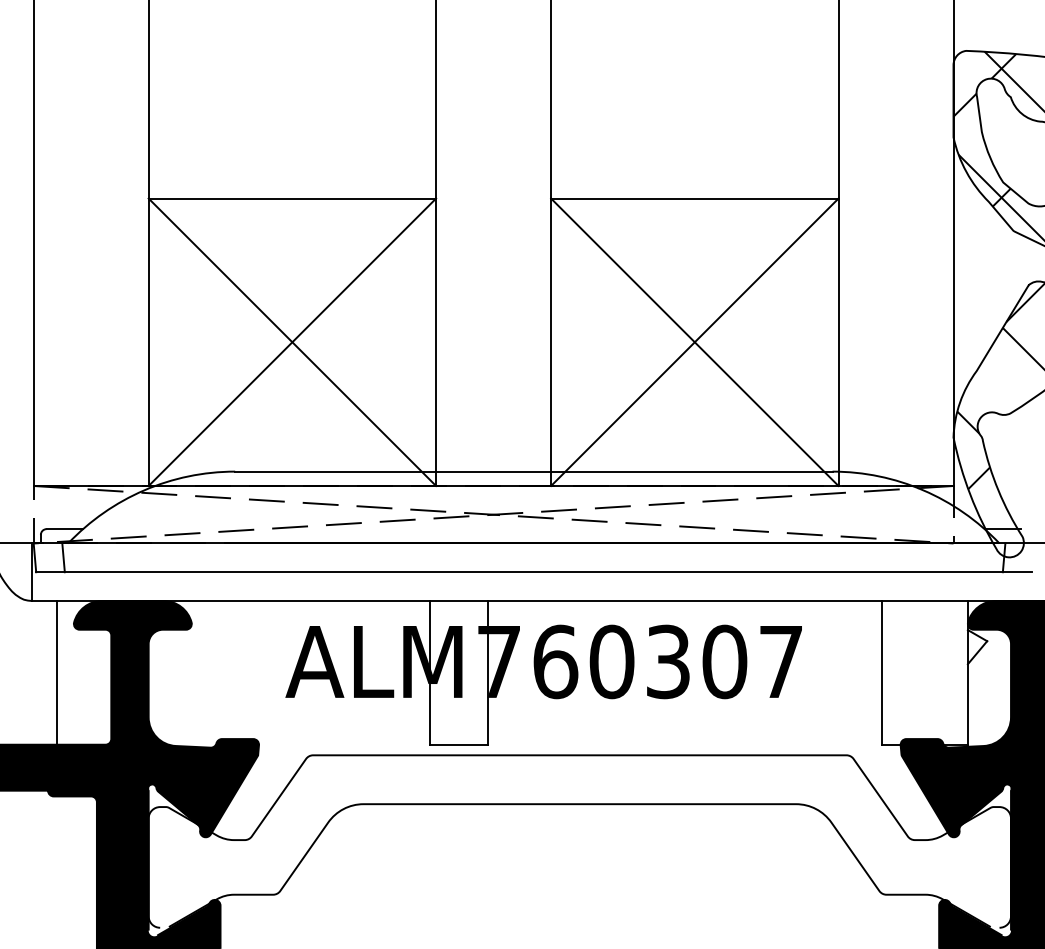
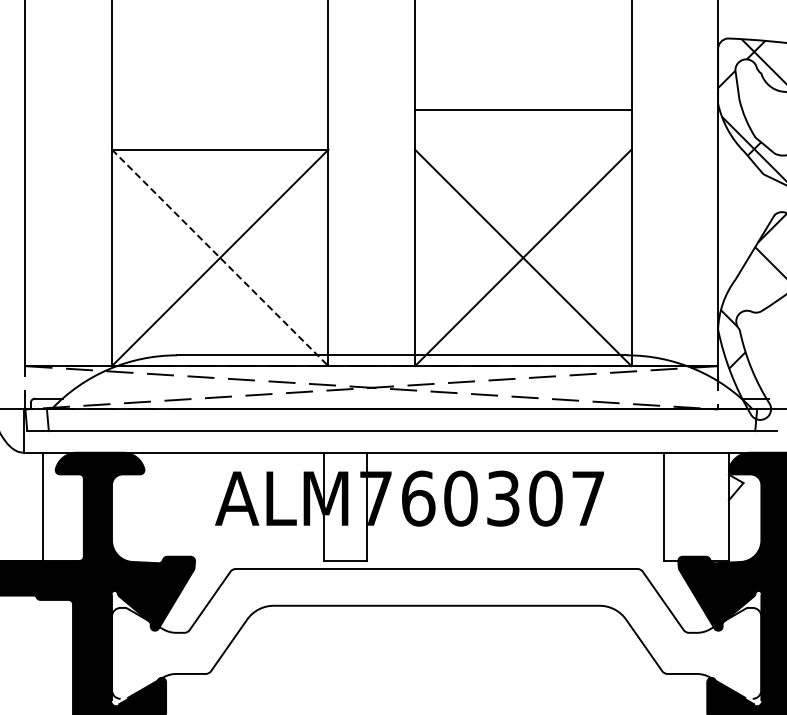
line: (695, 198) -> (523, 109), moved
line: (292, 343) -> (220, 258), solid -> dashed

